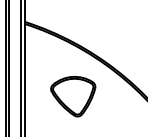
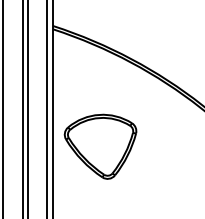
part: (73, 96) -> (100, 146), moved

